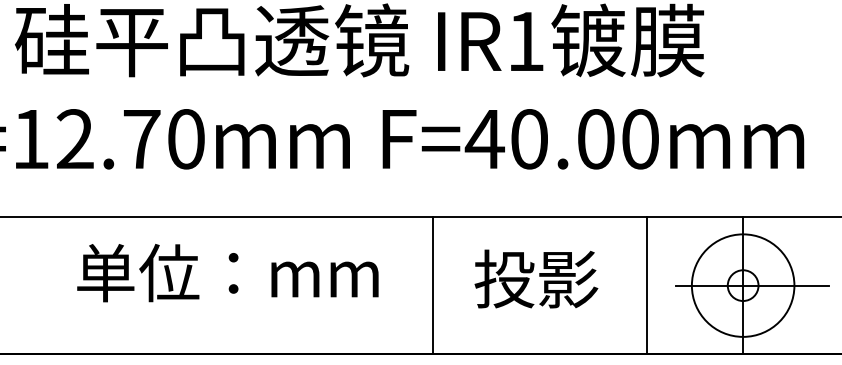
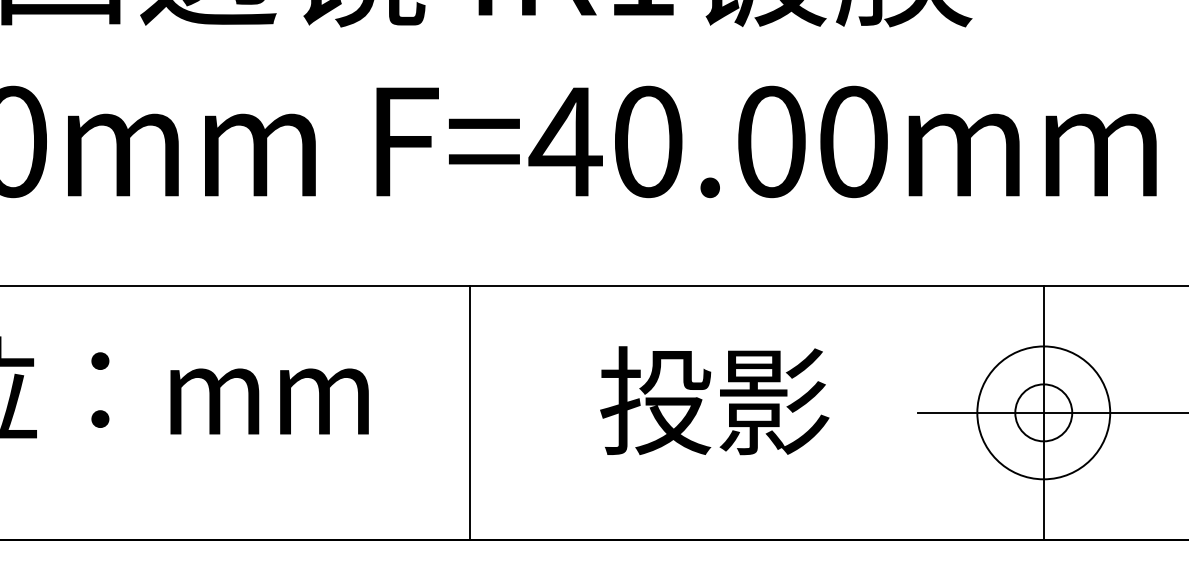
text: (536, 278) -> (714, 399), moved
line: (647, 285) -> (866, 412), removed
circle: (742, 285) -> (1042, 412), size x0.7

